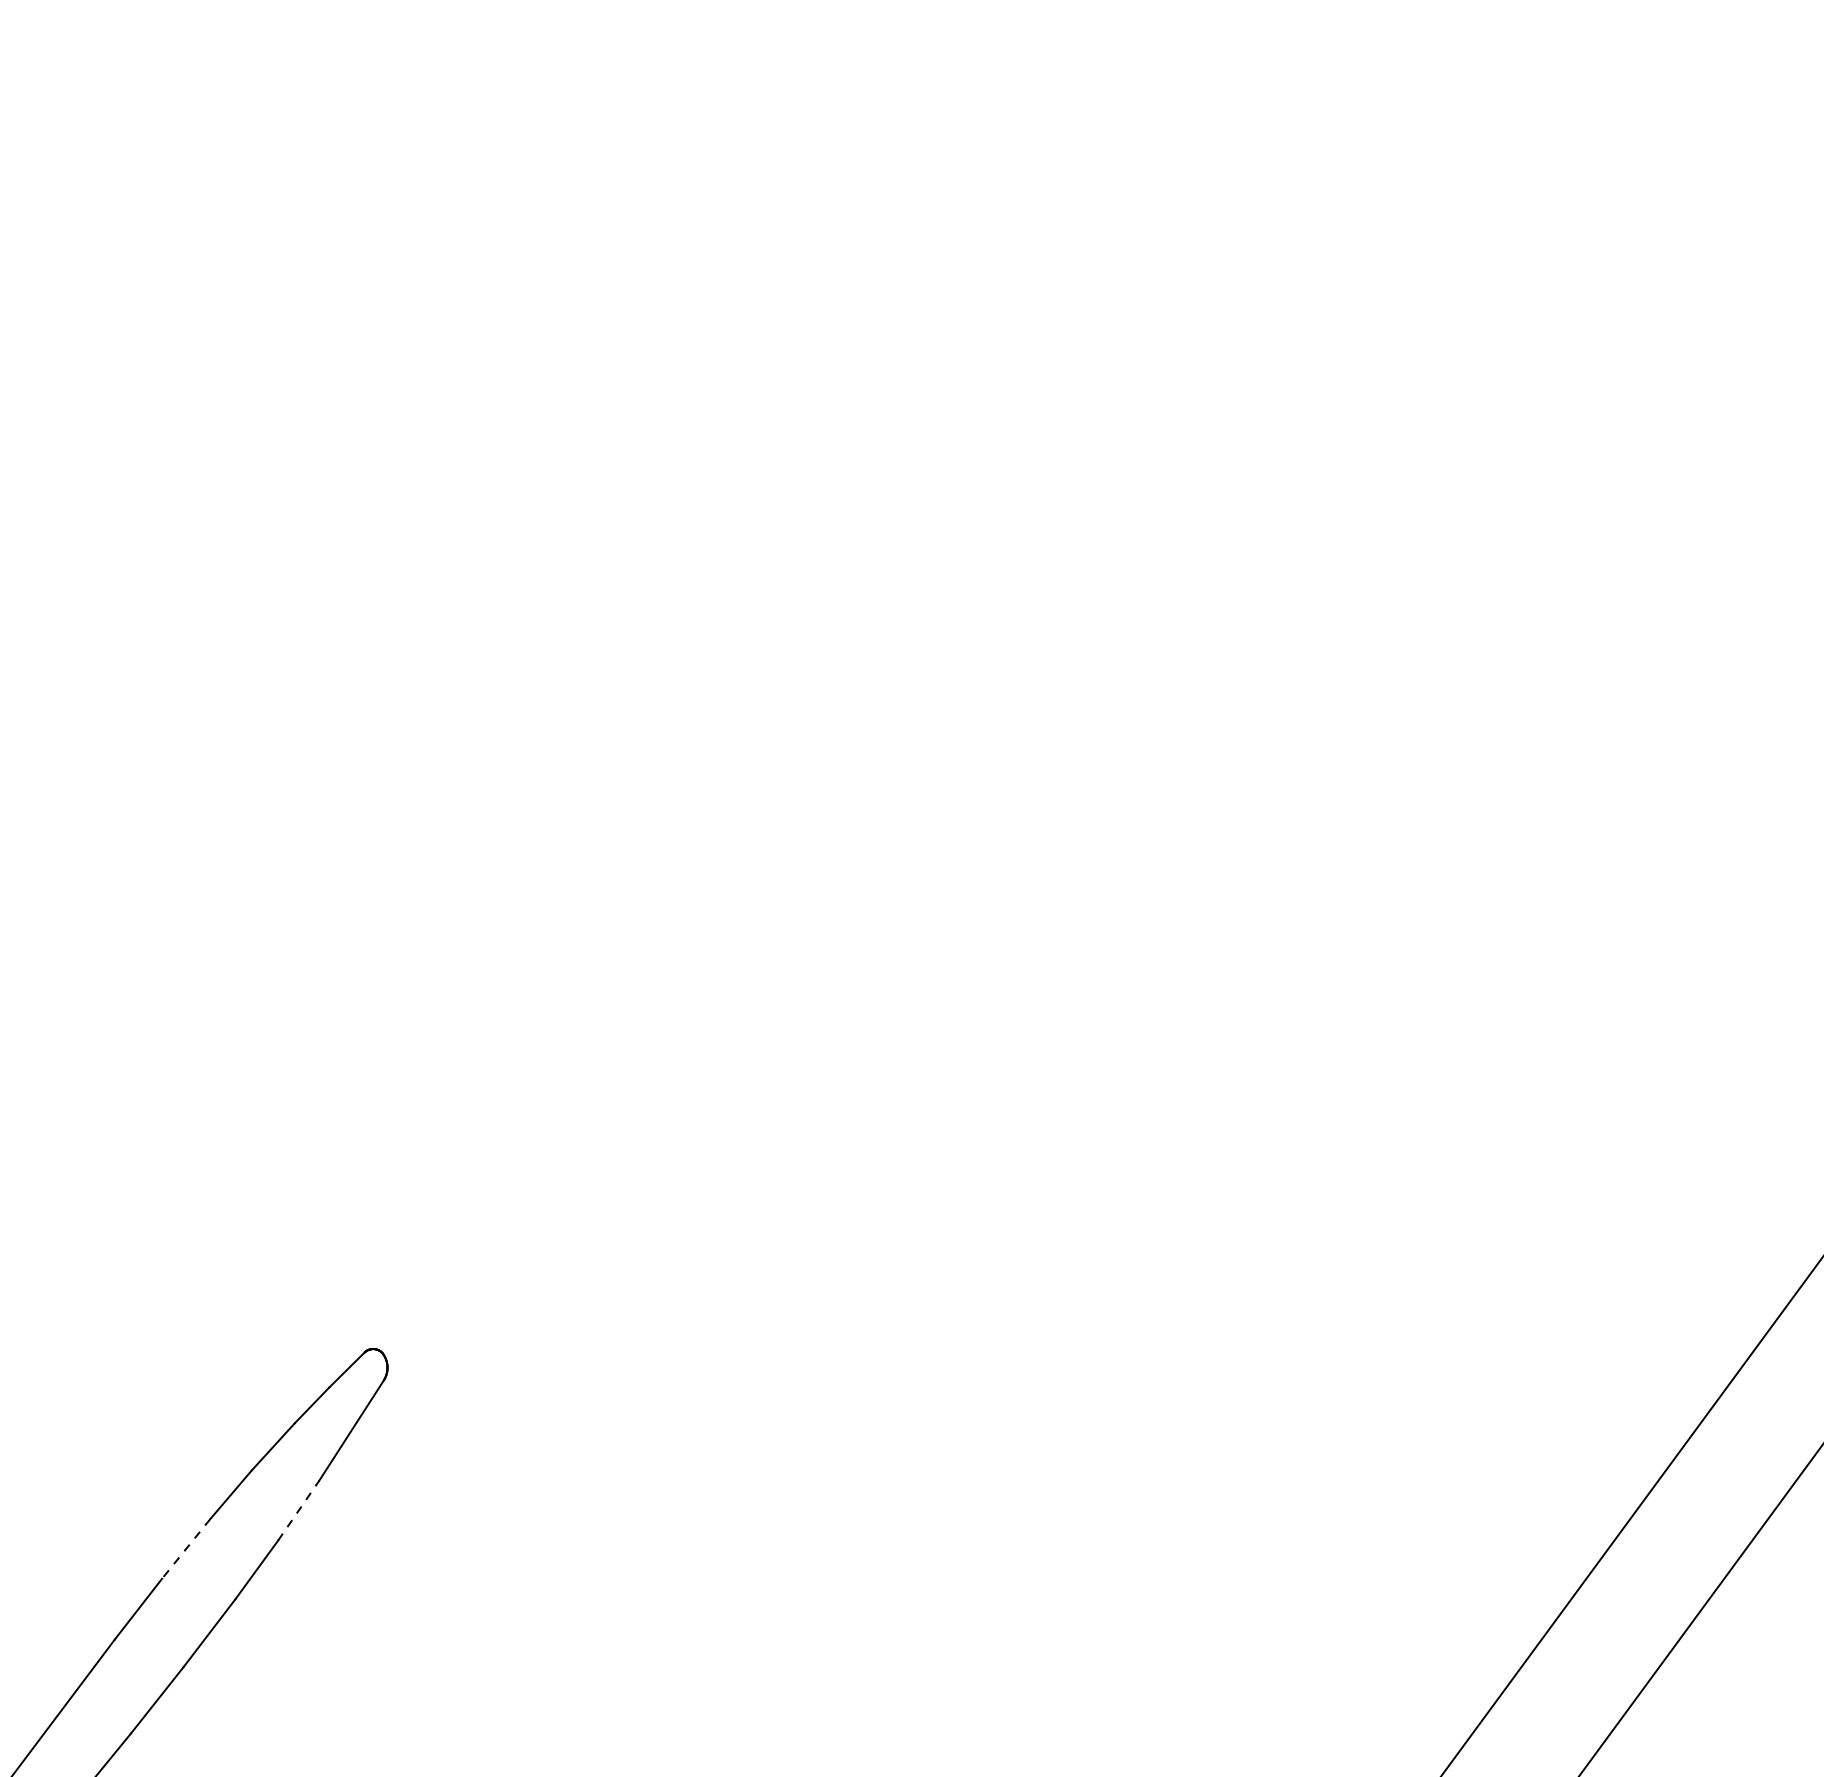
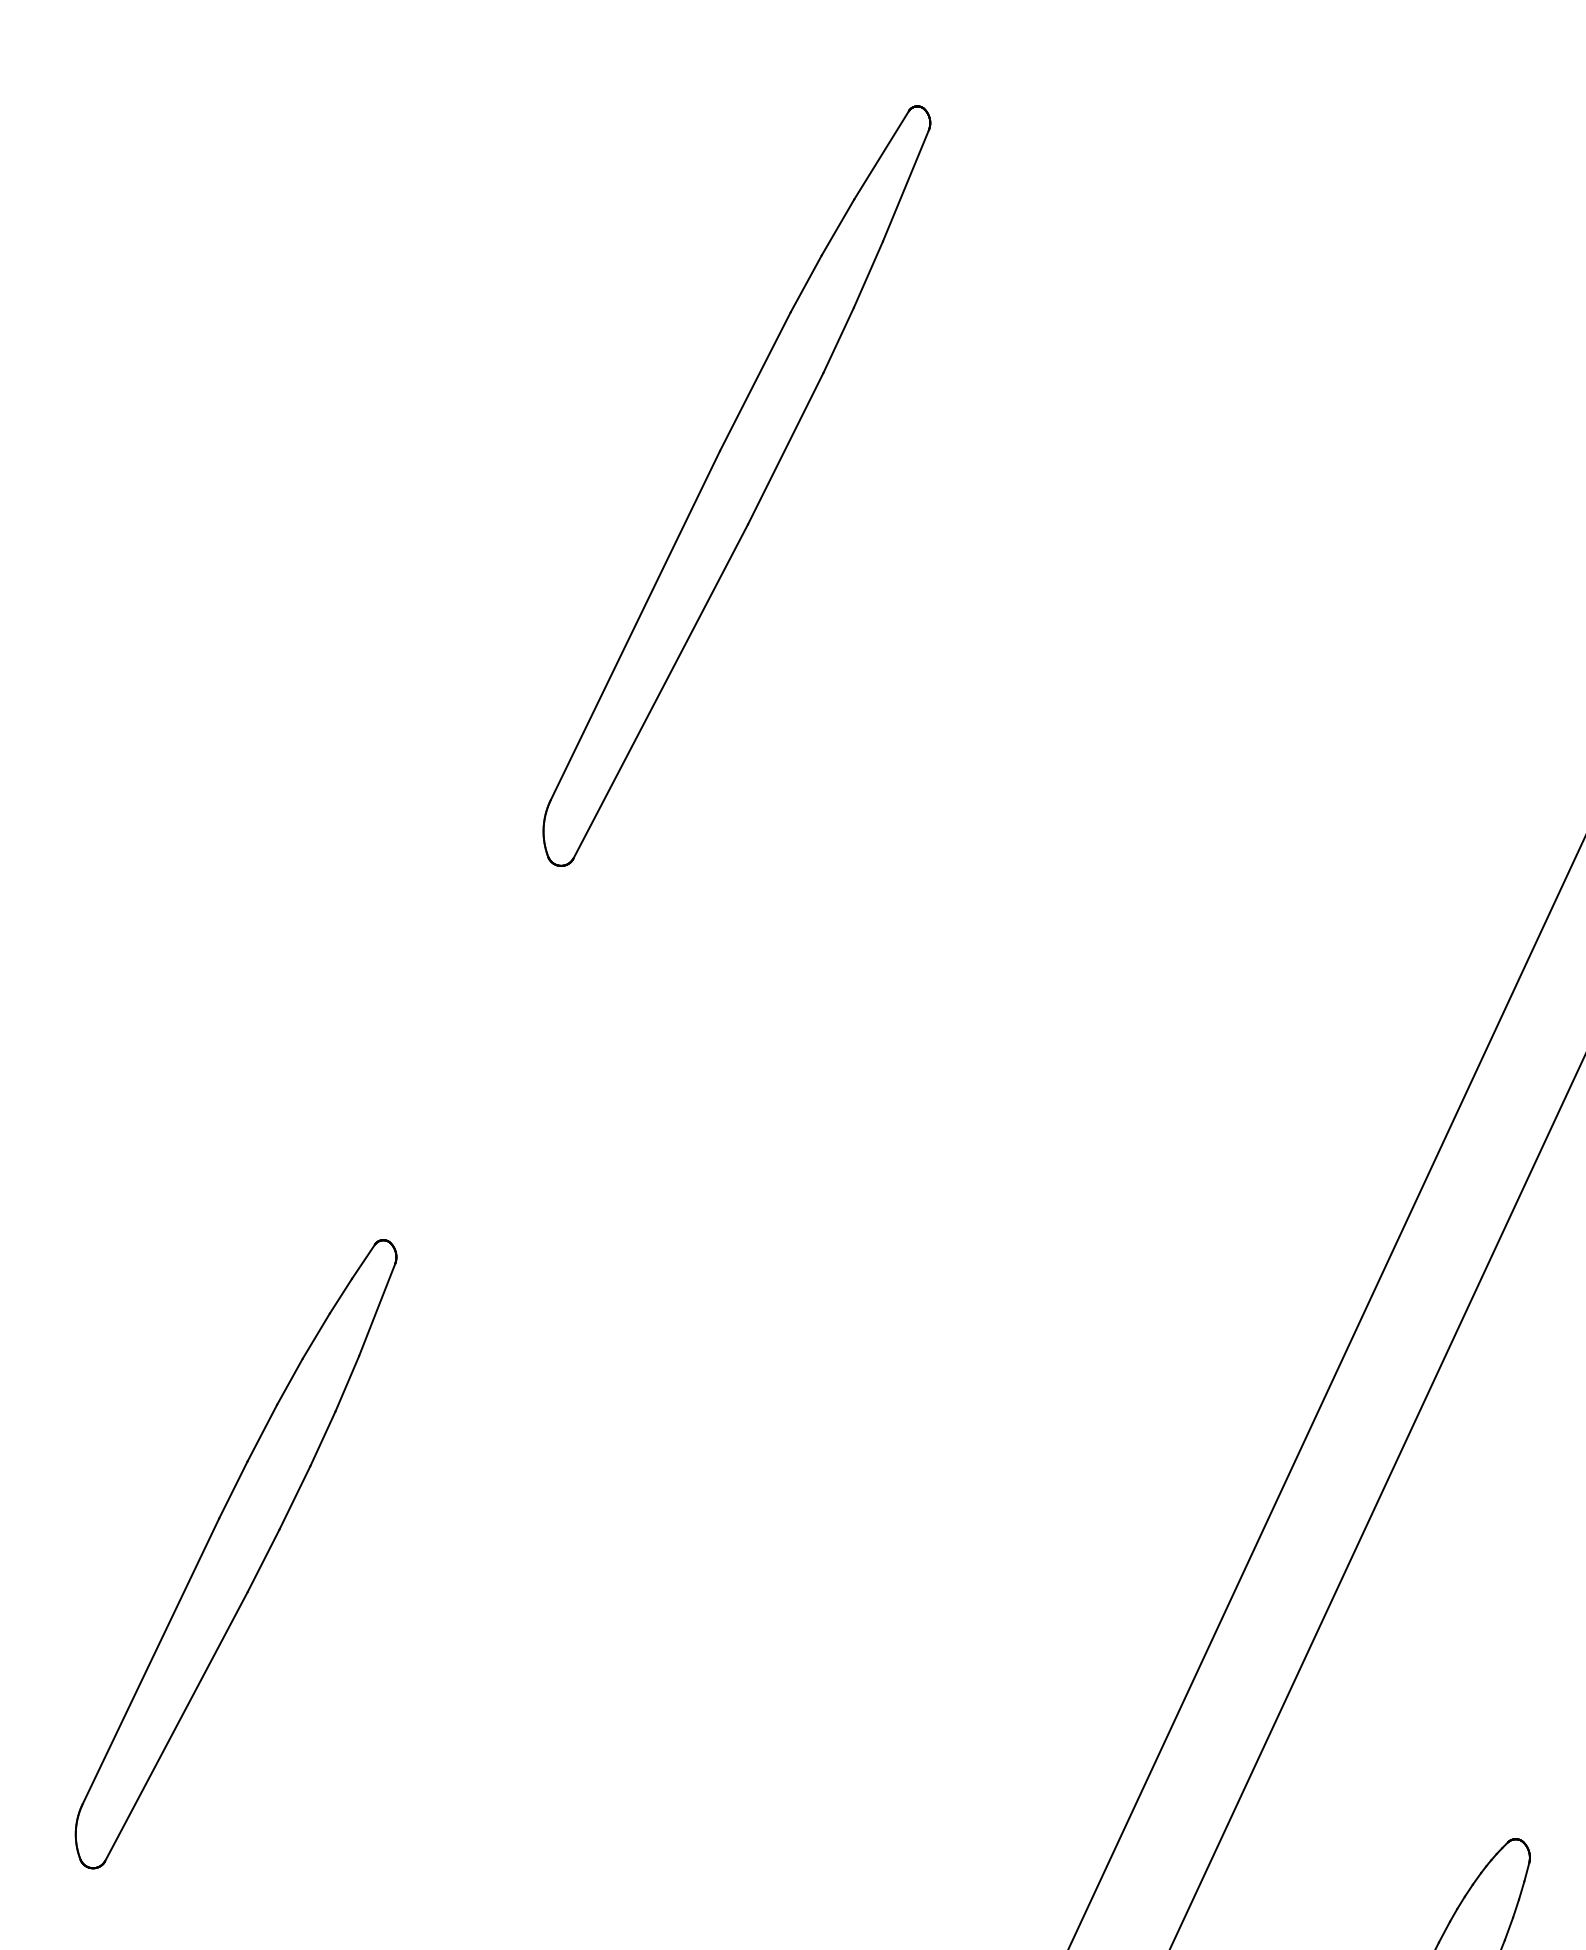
part: (974, 539) -> (736, 485), added
line: (298, 1510) -> (347, 1383), dashed -> solid
line: (186, 1549) -> (262, 1433), dashed -> solid

